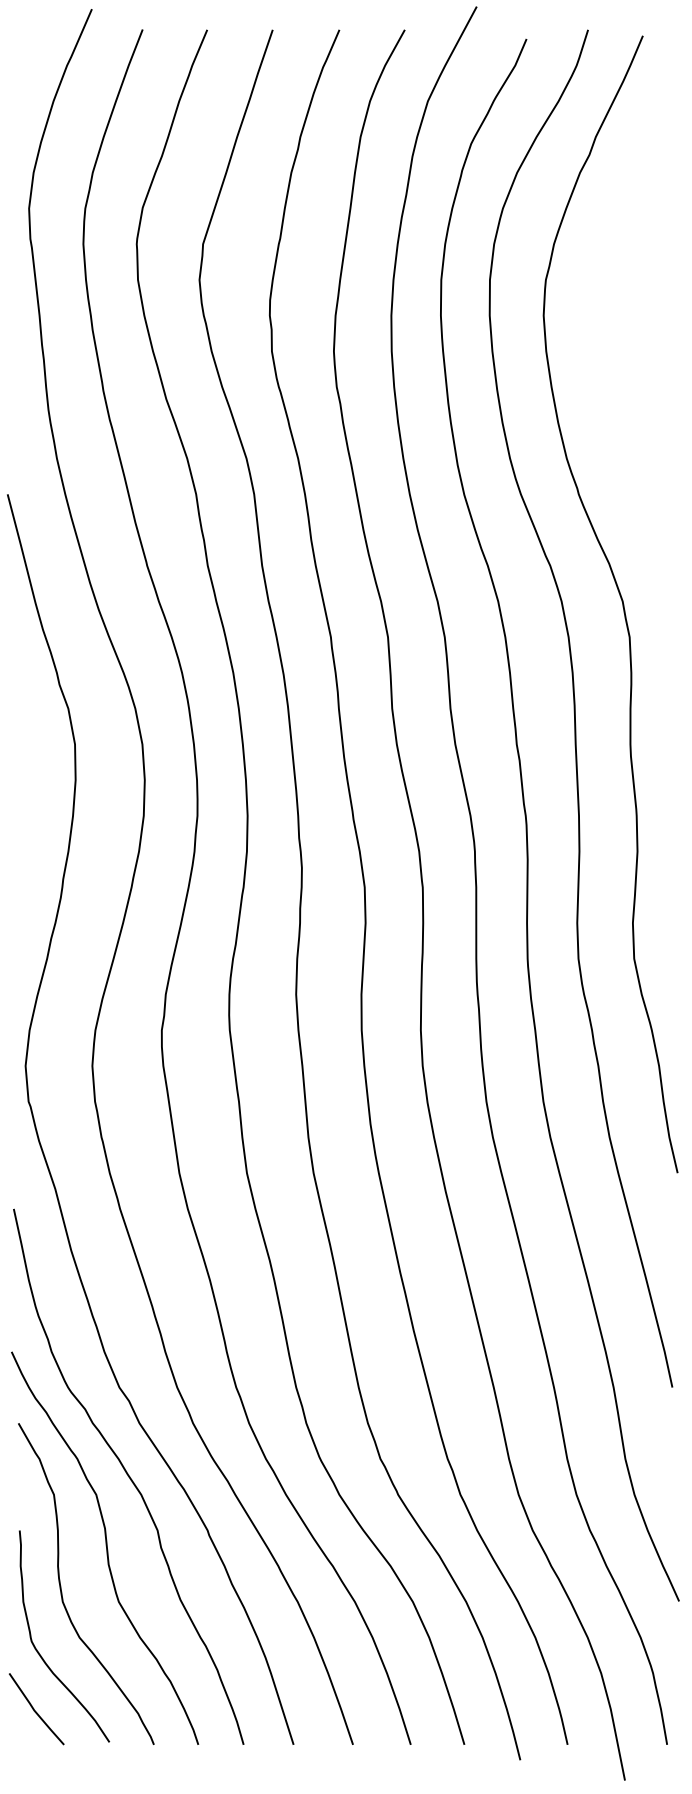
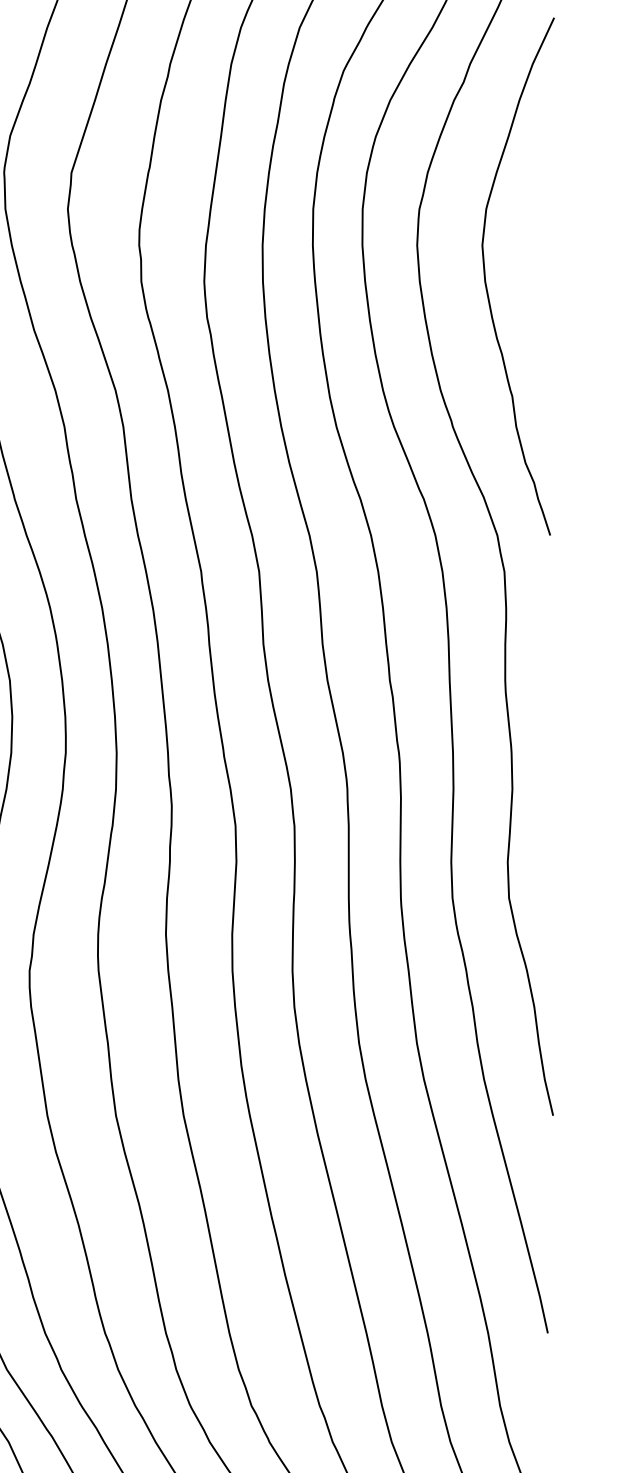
curve: (611, 346) -> (486, 276), added

